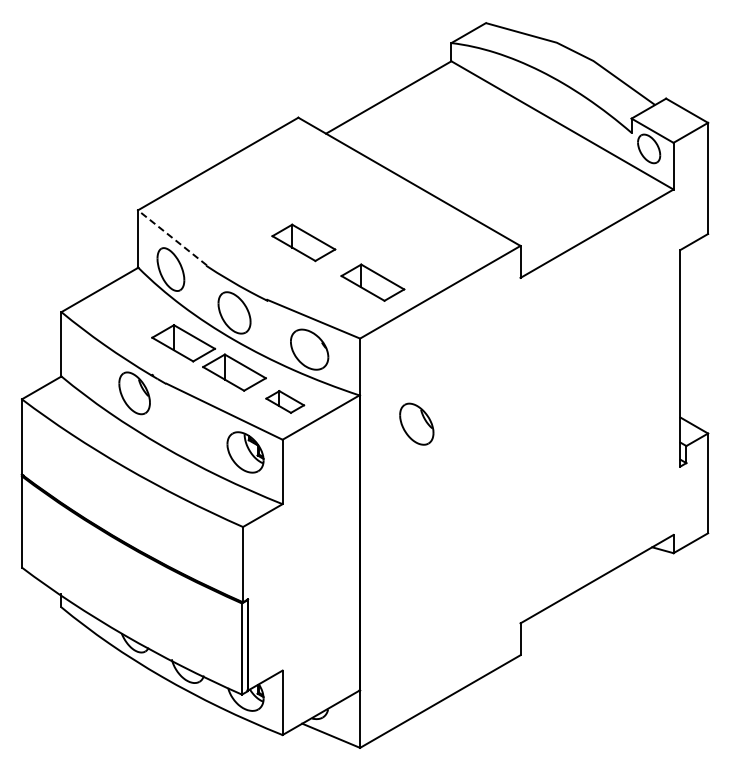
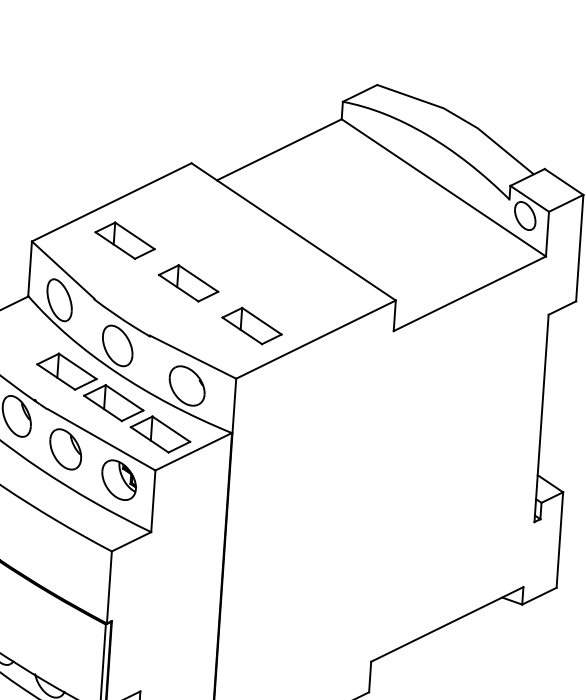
part: (234, 202) -> (124, 240), added
line: (172, 237) -> (63, 269), dashed -> solid
part: (284, 401) -> (159, 434), size x1.67
part: (416, 423) -> (65, 448), moved

